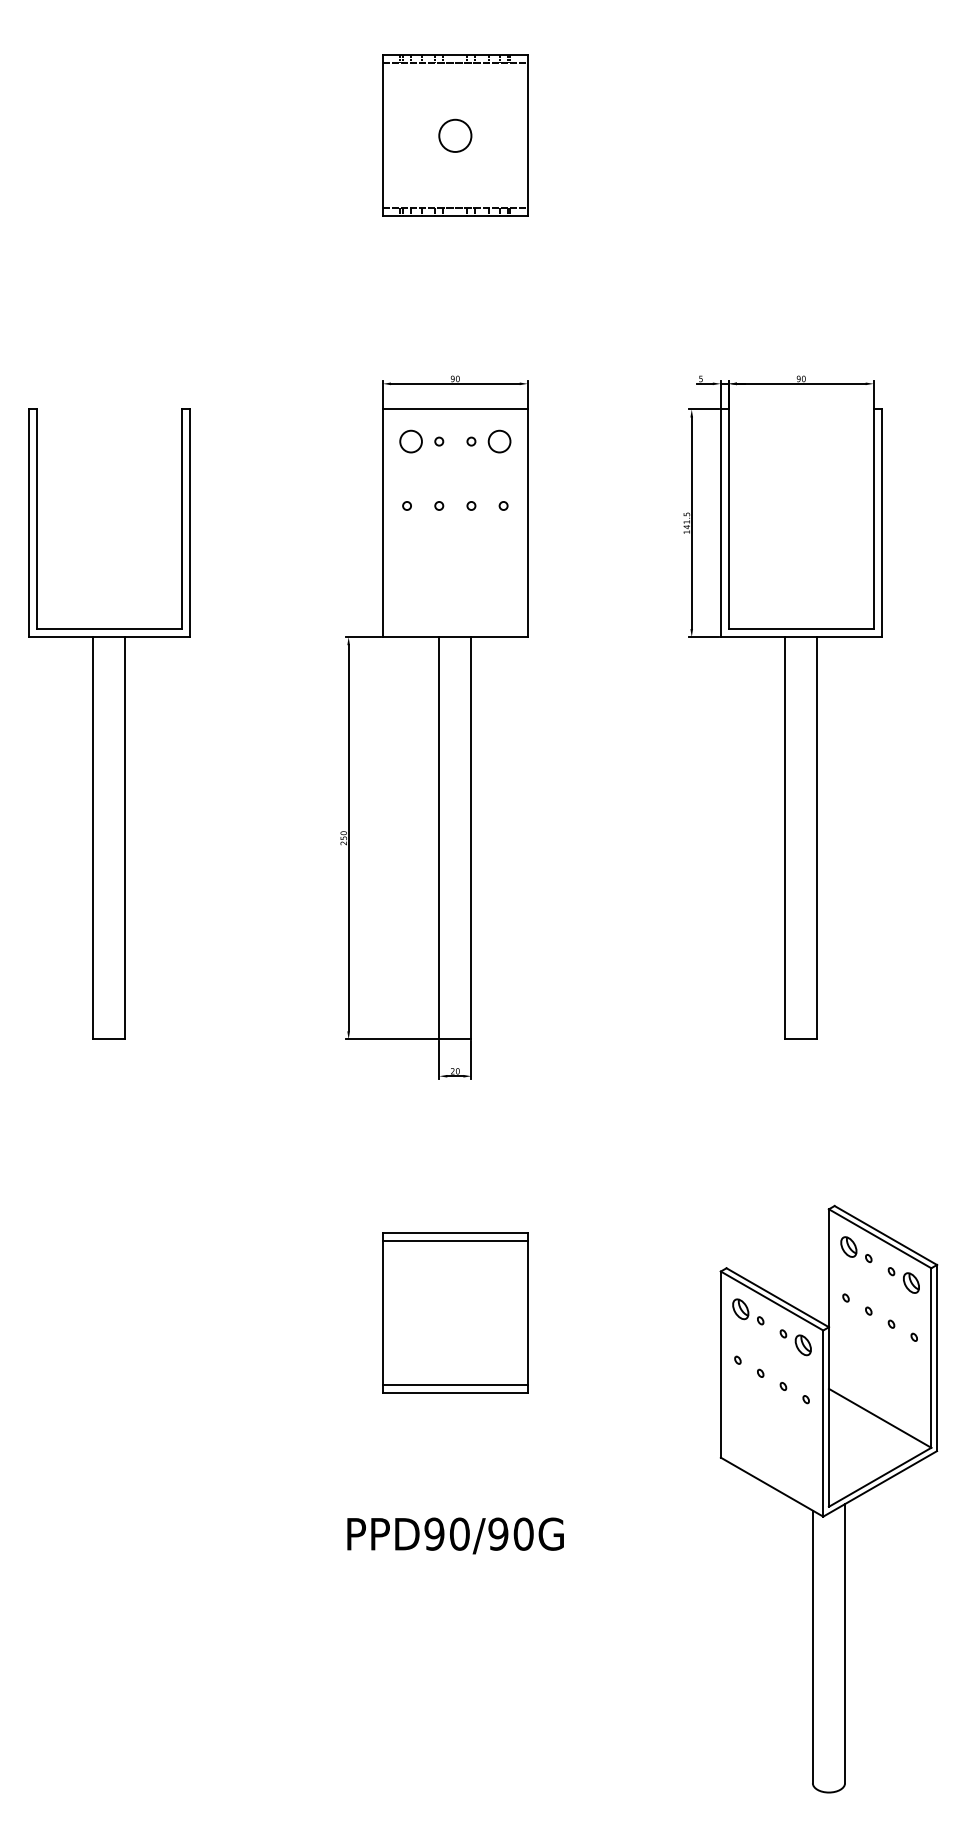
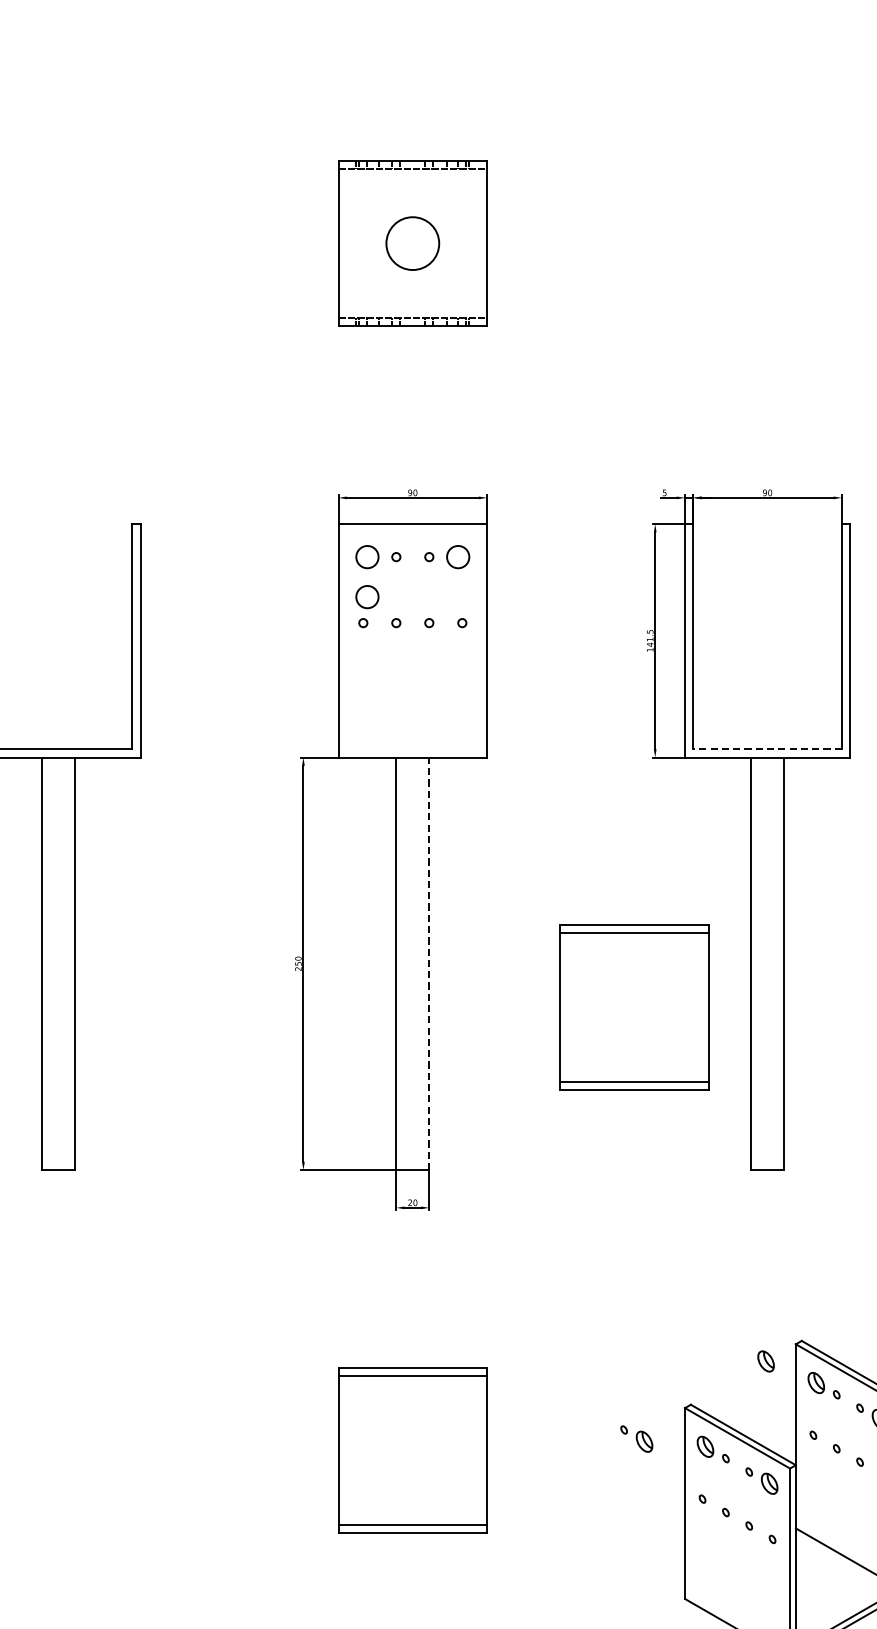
circle: (455, 135) -> (412, 243), size x1.6
circle: (410, 480) -> (366, 596), added
line: (800, 629) -> (766, 749), solid -> dashed
line: (471, 837) -> (429, 963), solid -> dashed
part: (671, 880) -> (634, 1007), added
part: (799, 1225) -> (765, 1360), added
part: (673, 1301) -> (636, 1438), added

